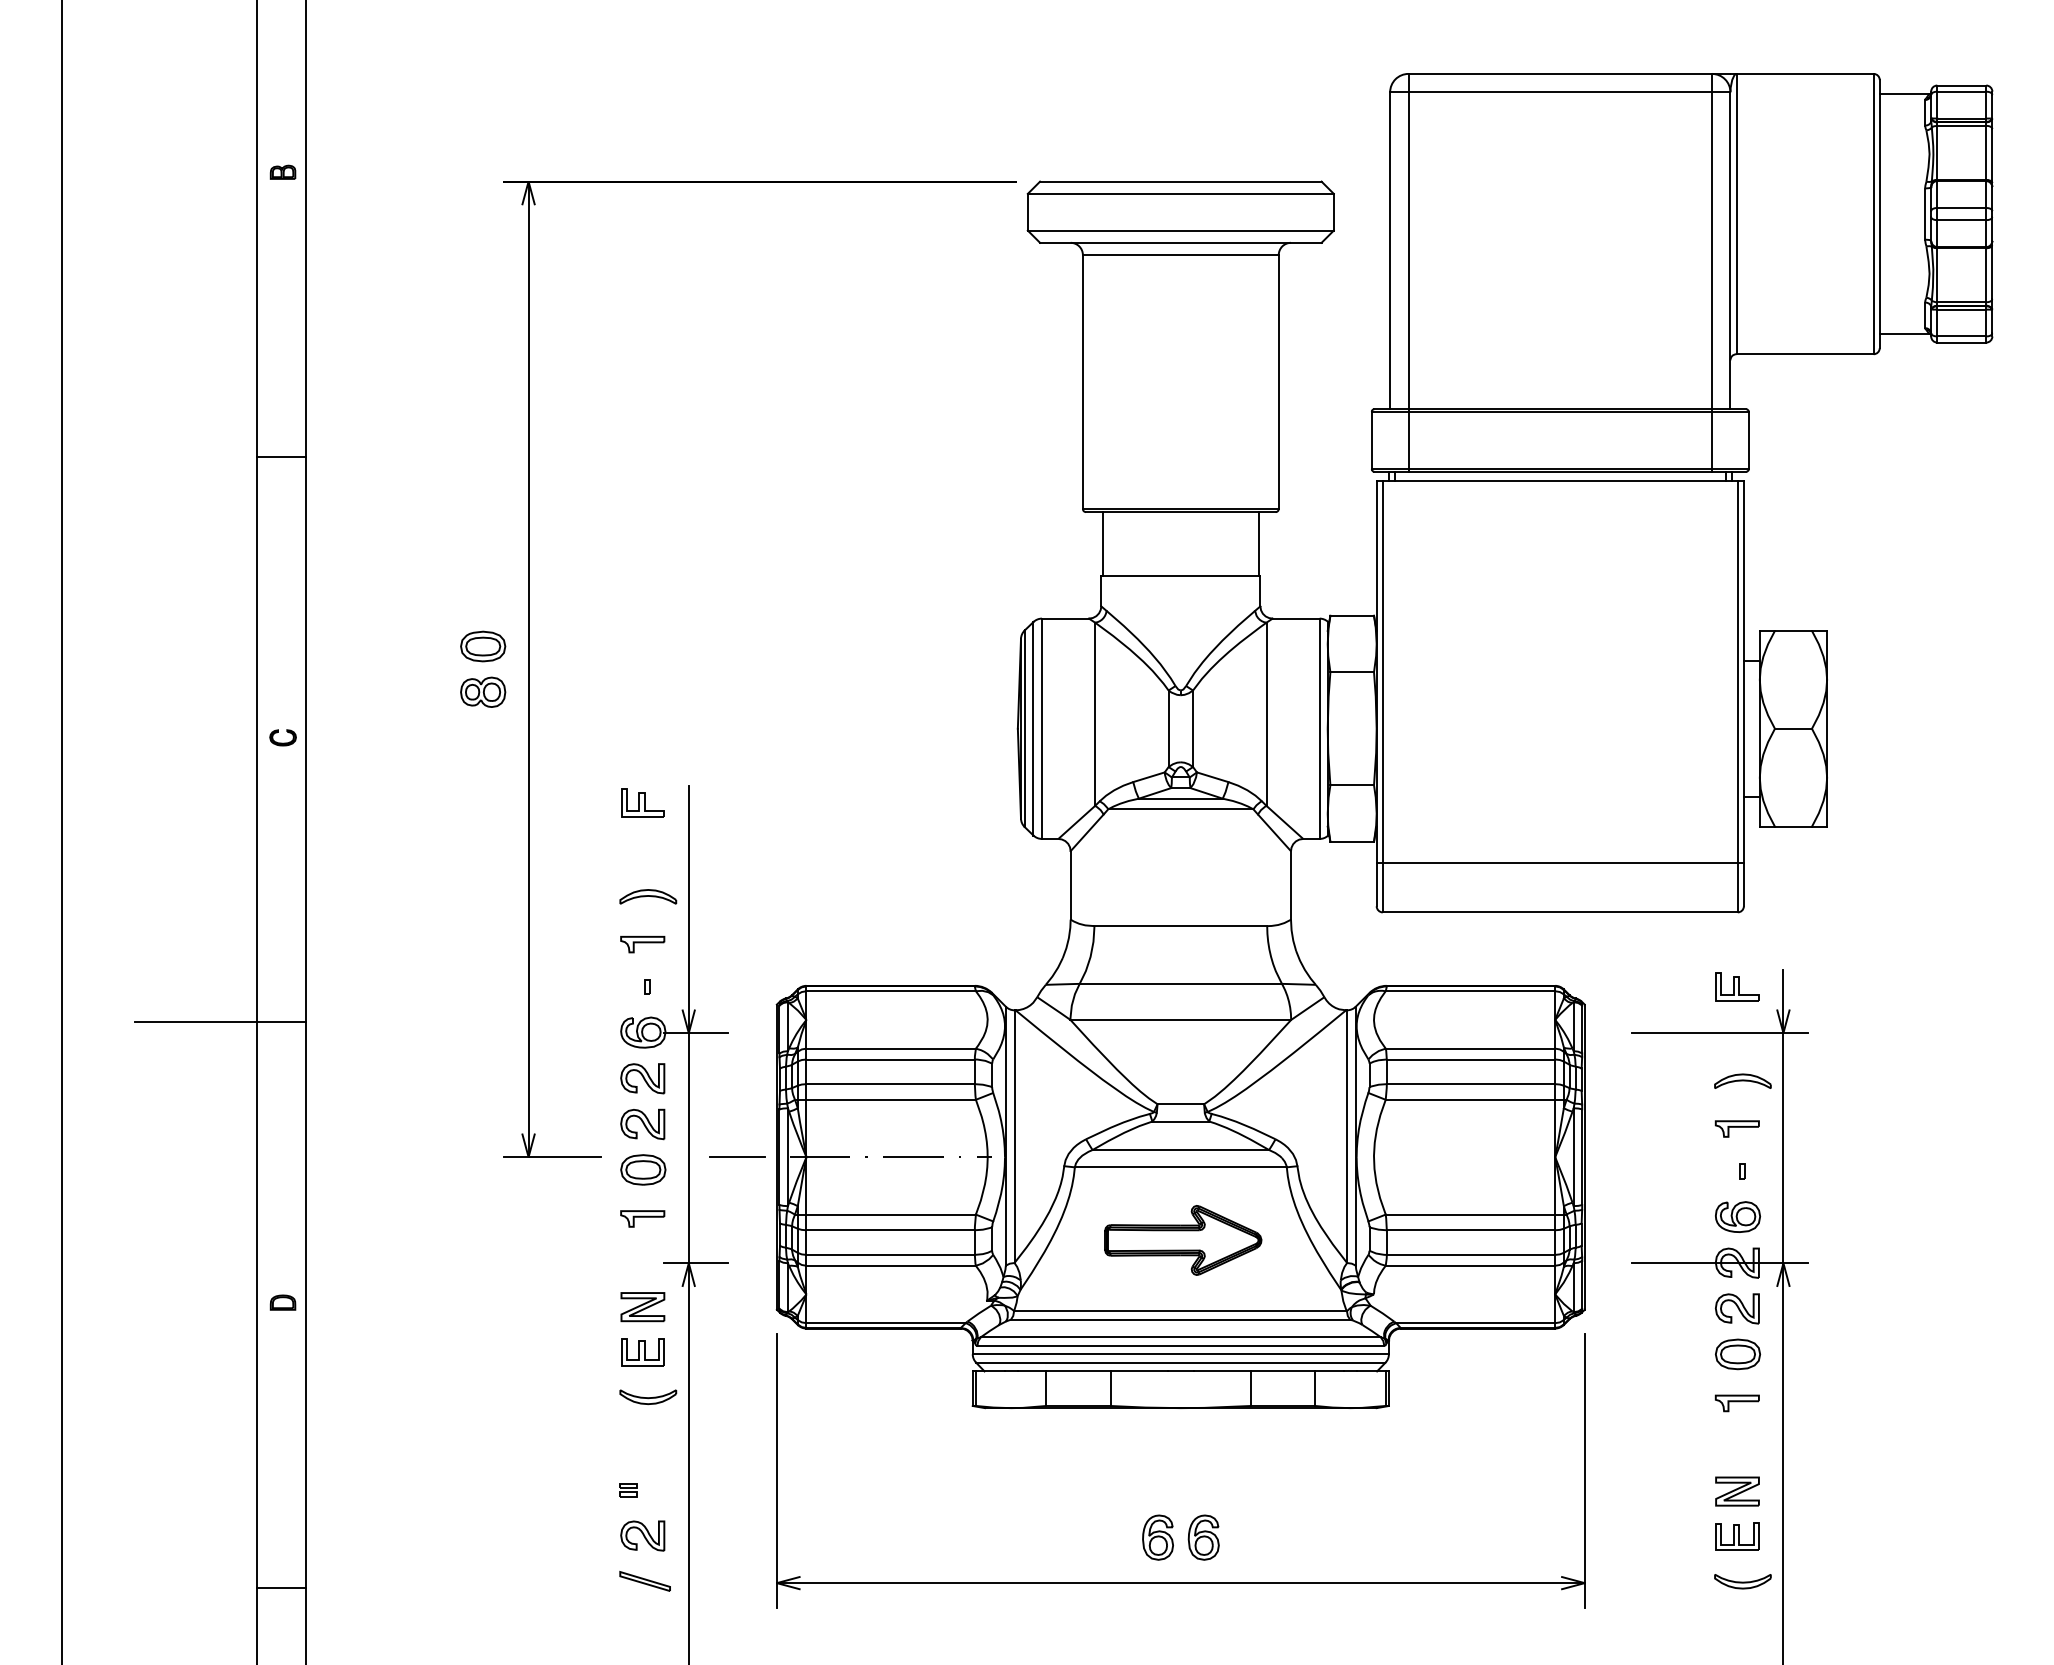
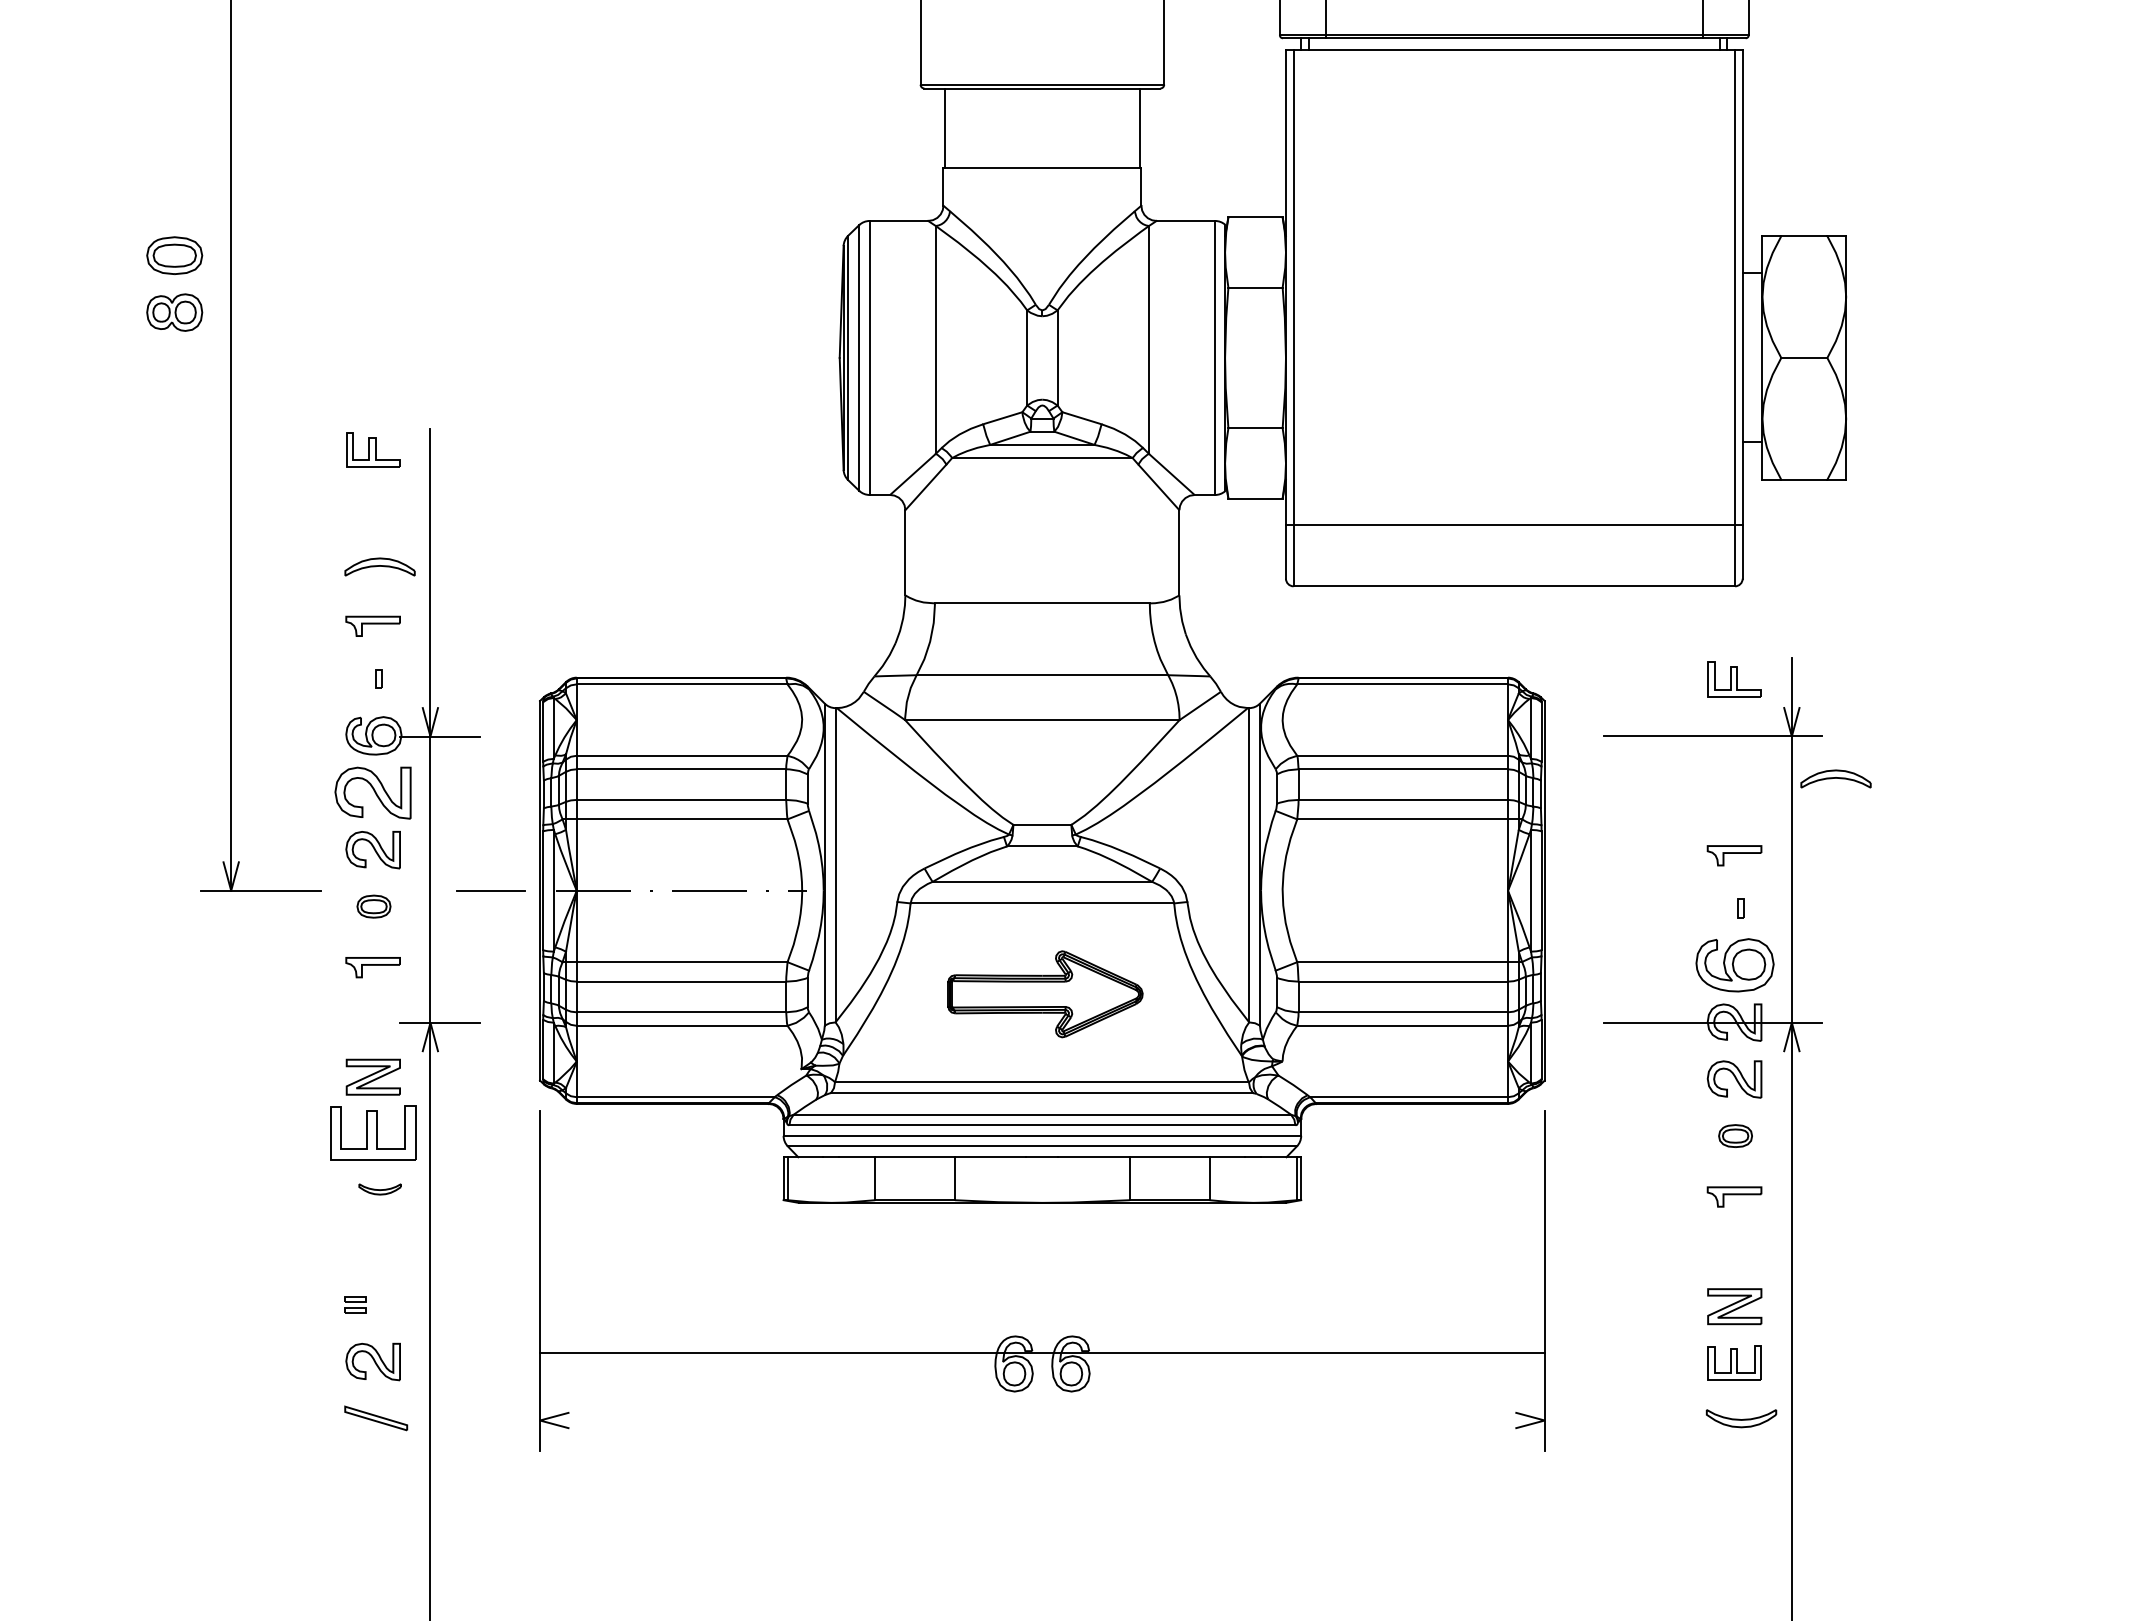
part: (642, 1078) -> (372, 792), size x1.4
part: (1742, 1080) -> (1835, 777), moved
part: (643, 1169) -> (374, 906), size x0.6
part: (1738, 1216) -> (1735, 964), size x1.4
part: (642, 1352) -> (372, 1133), size x1.6
part: (1738, 1354) -> (1735, 1136), size x0.6
part: (648, 1397) -> (380, 1189), size x0.6
line: (1180, 1583) -> (1041, 1353), moved

